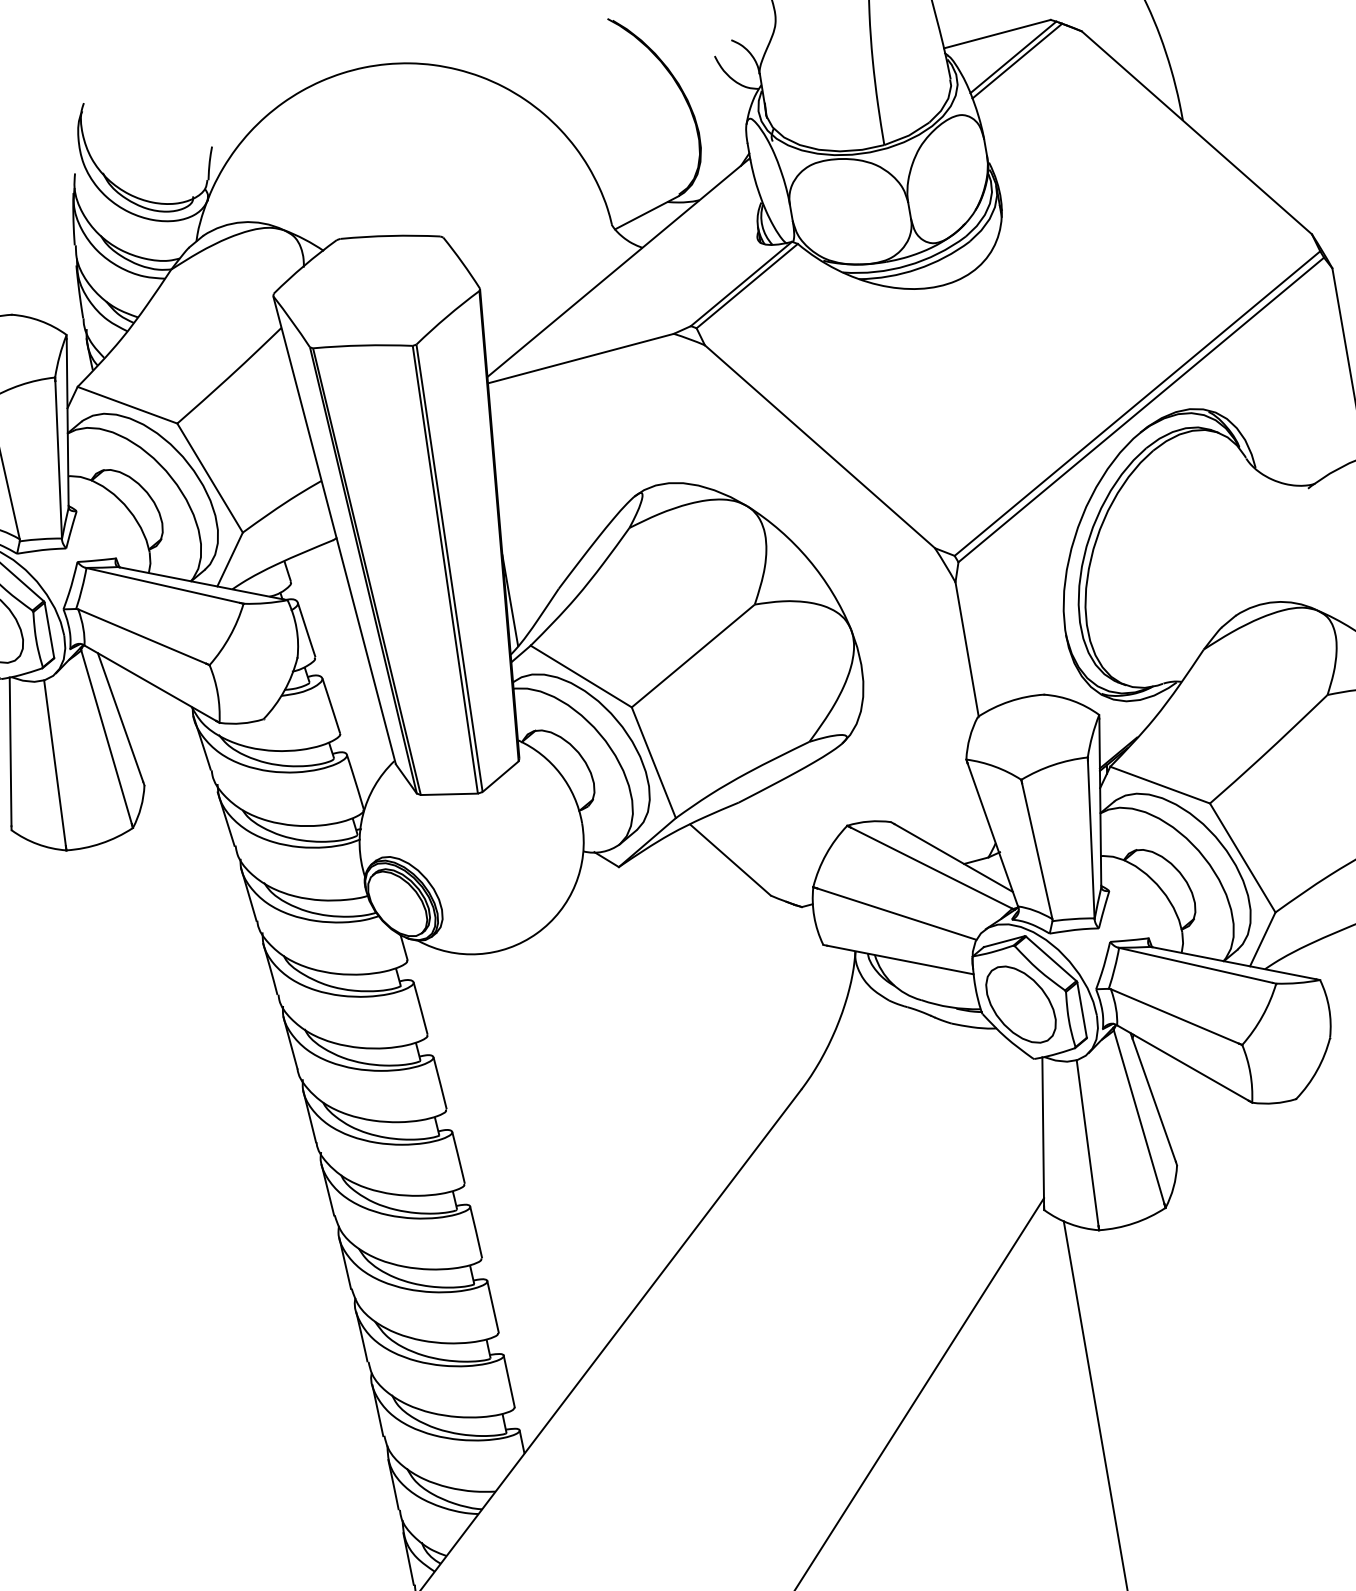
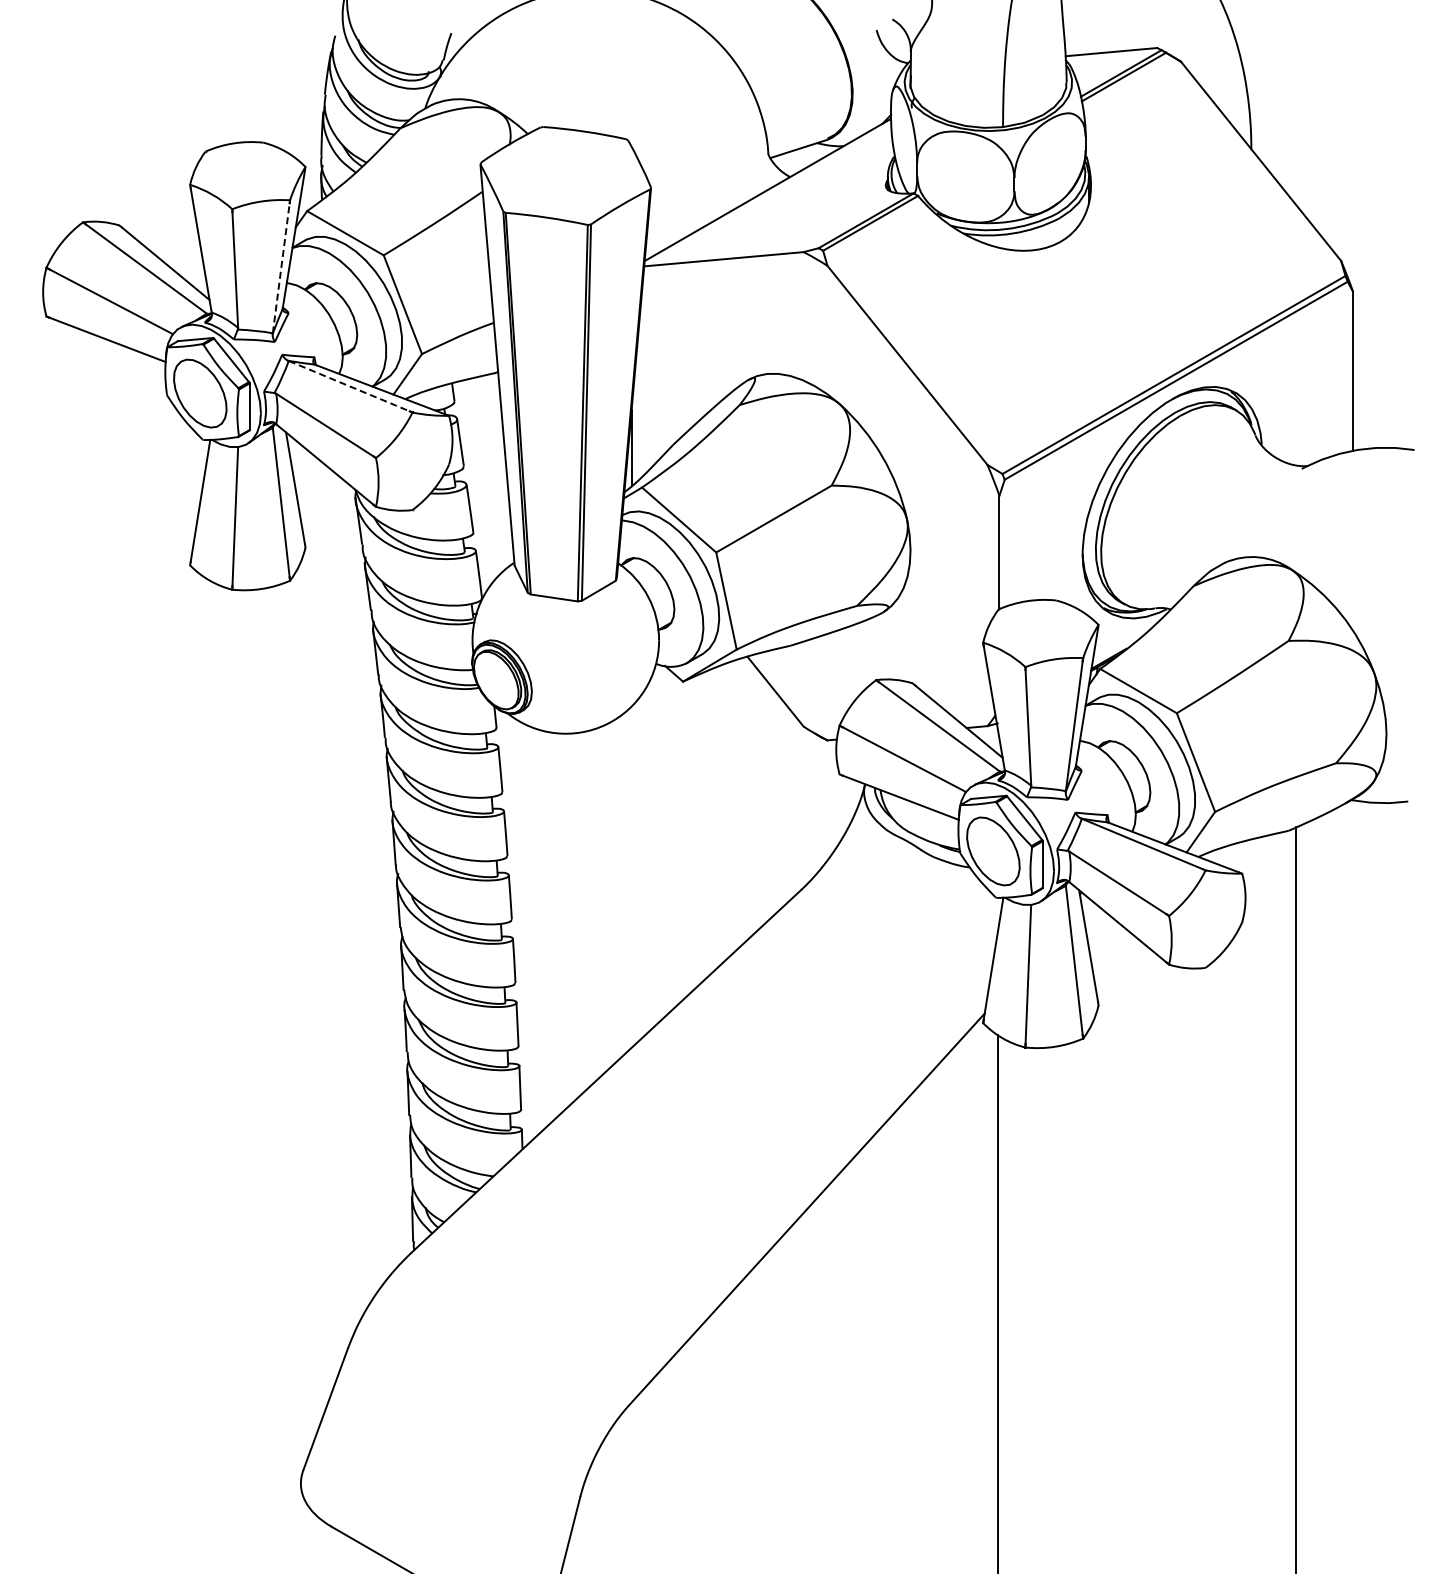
line: (58, 460) -> (281, 268), solid -> dashed
line: (163, 585) -> (349, 386), solid -> dashed

